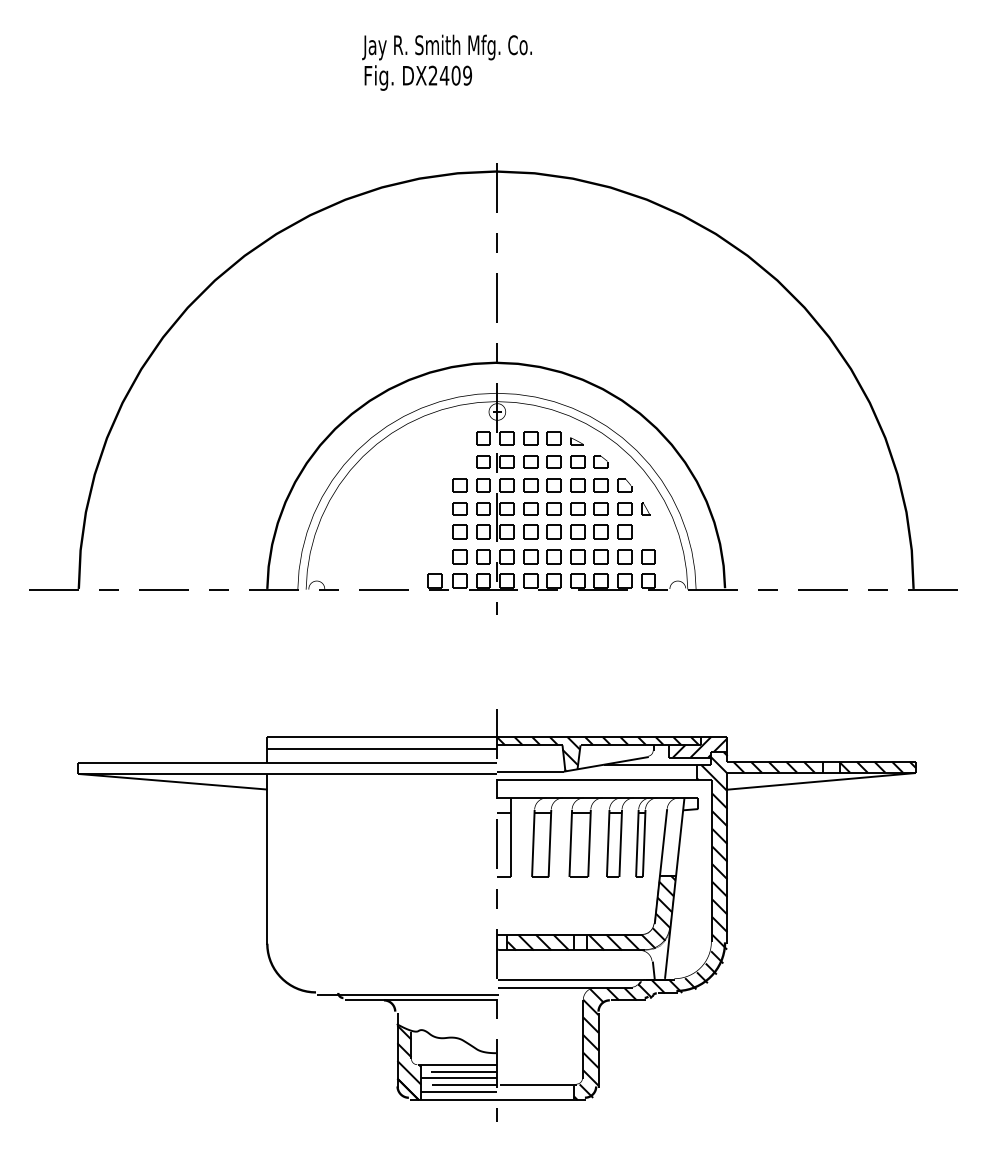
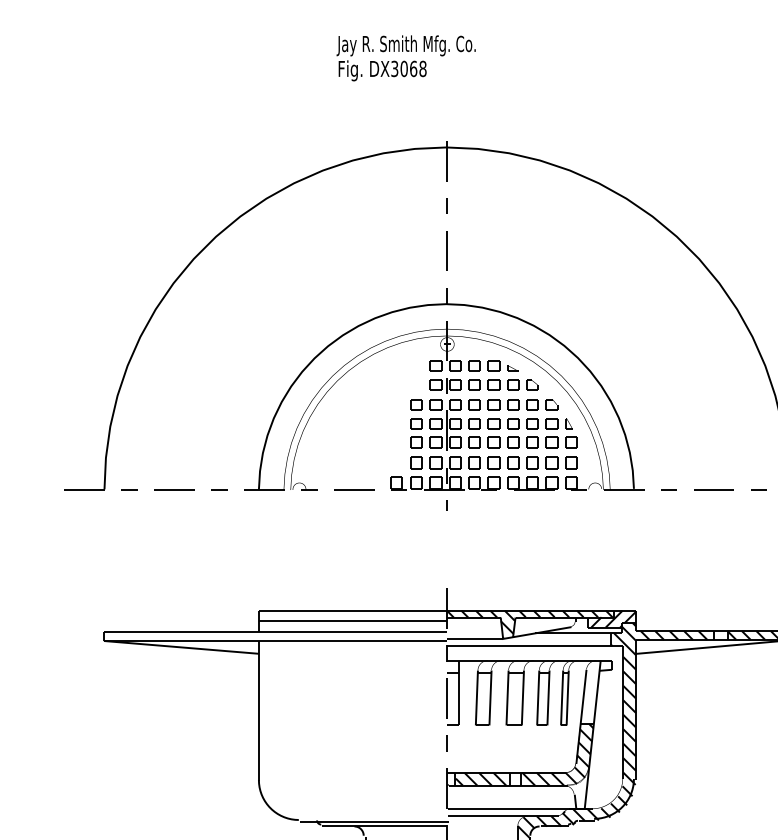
text: (450, 75) -> (409, 68), DX2409 -> DX3068
part: (648, 531) -> (571, 442), added

